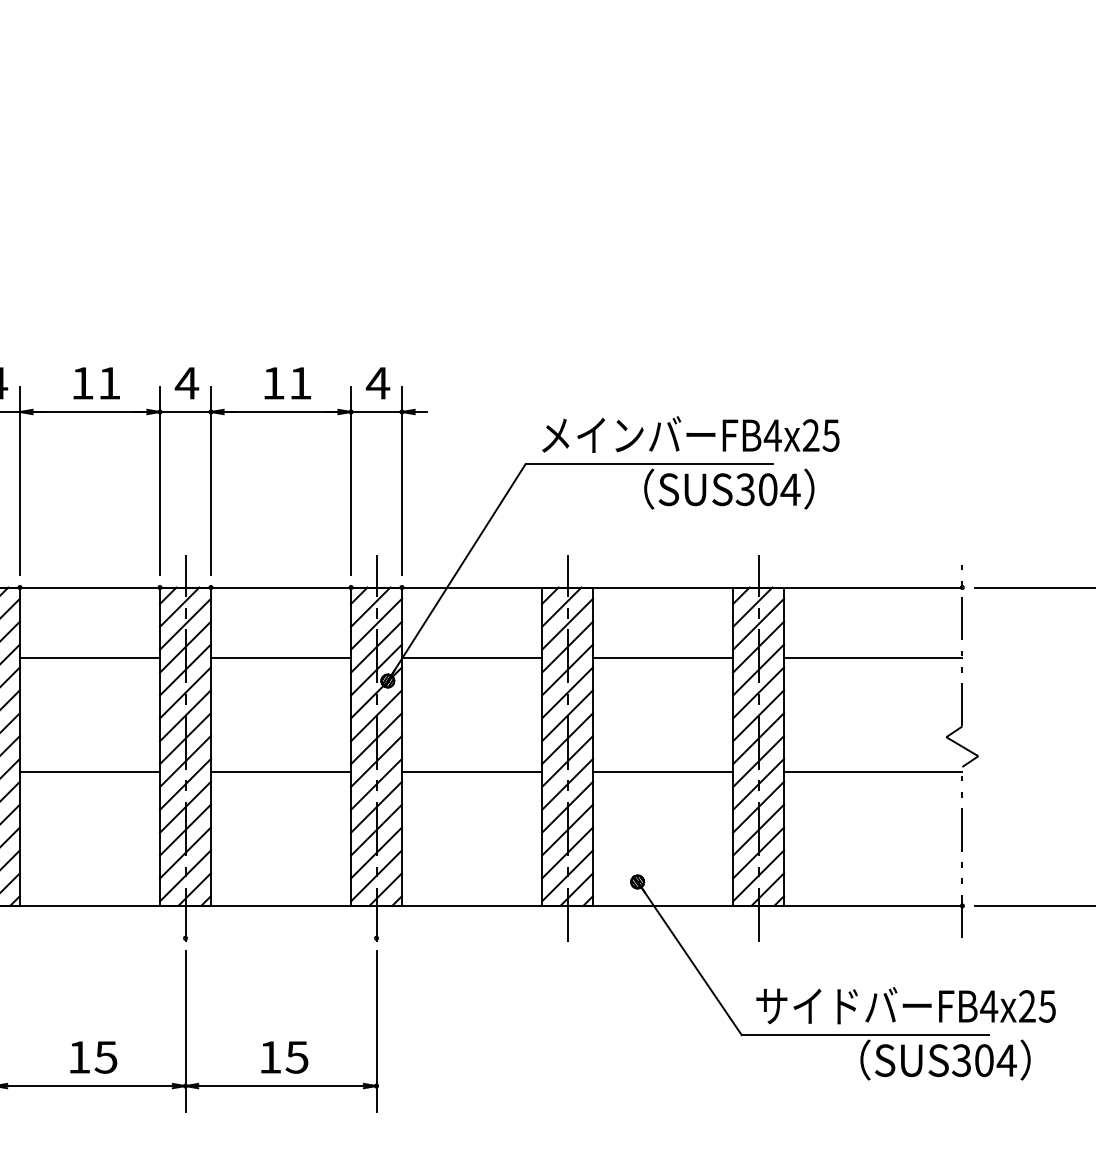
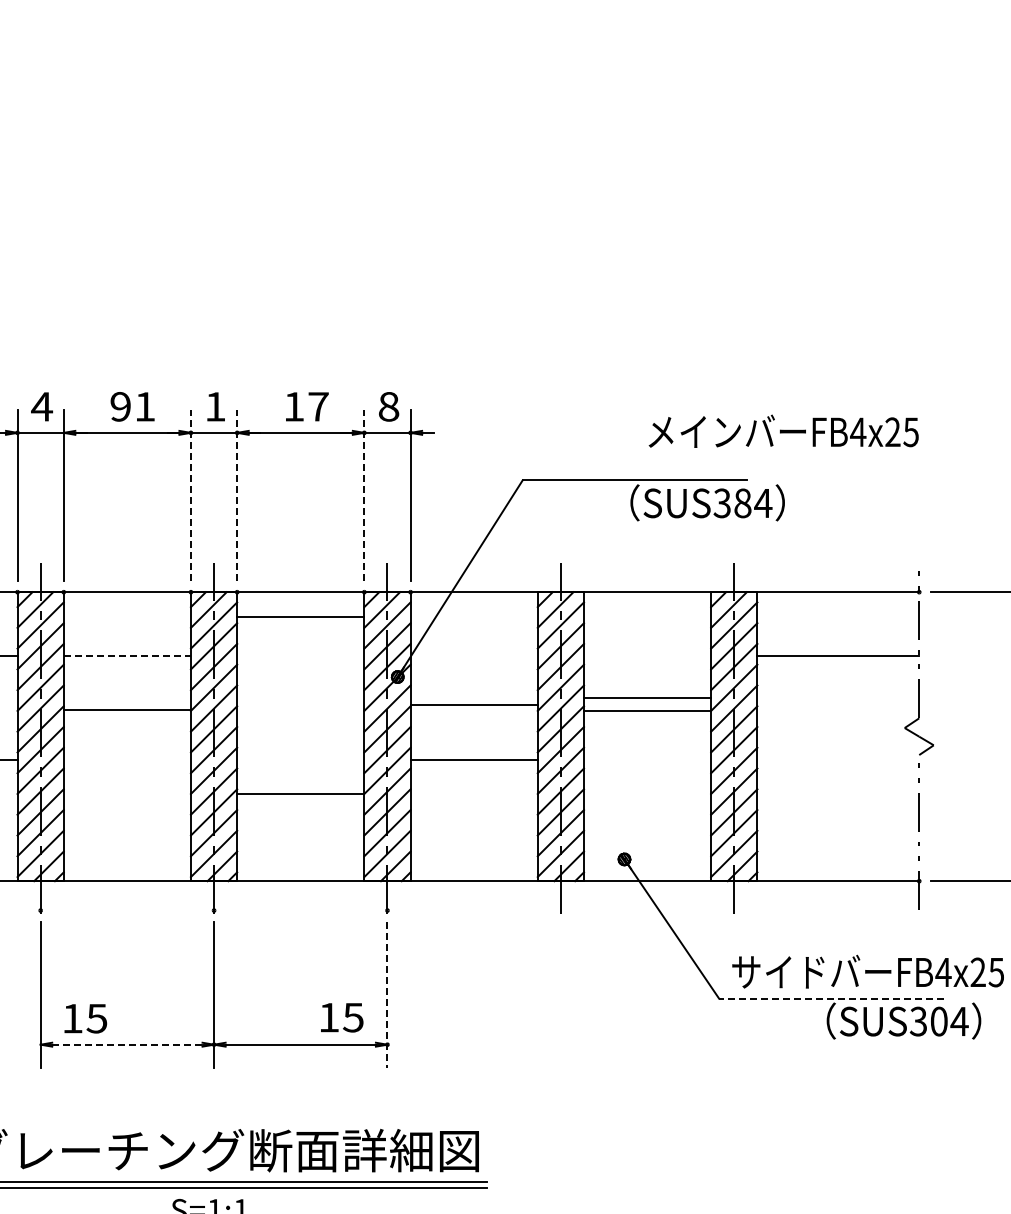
text: (82, 382) -> (120, 406), 11 -> 91
text: (187, 382) -> (215, 406), 4 -> 1
text: (300, 382) -> (318, 406), 11 -> 17
text: (377, 382) -> (388, 406), 4 -> 8
text: (690, 433) -> (783, 430), moved
line: (159, 479) -> (190, 494), solid -> dashed
line: (211, 479) -> (237, 494), solid -> dashed
line: (351, 479) -> (364, 494), solid -> dashed
text: (767, 489) -> (742, 503), SUS304 -> SUS384
line: (90, 657) -> (127, 655), solid -> dashed
line: (280, 657) -> (300, 616), moved
line: (471, 657) -> (473, 704), moved
line: (662, 657) -> (647, 697), moved
line: (89, 771) -> (126, 709), moved
line: (280, 771) -> (300, 793), moved
line: (662, 771) -> (647, 710), moved
line: (873, 771) -> (838, 759), removed
line: (376, 1030) -> (387, 994), solid -> dashed
line: (864, 1035) -> (830, 998), solid -> dashed
text: (93, 1057) -> (85, 1018), moved
text: (285, 1057) -> (342, 1017), moved
line: (90, 1085) -> (127, 1044), solid -> dashed

